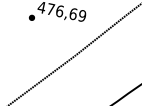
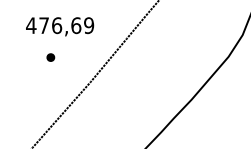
part: (31, 17) -> (50, 57), moved

